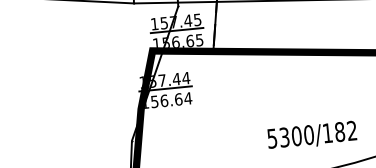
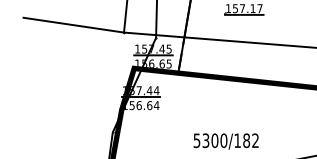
text: (311, 135) -> (225, 141), moved

